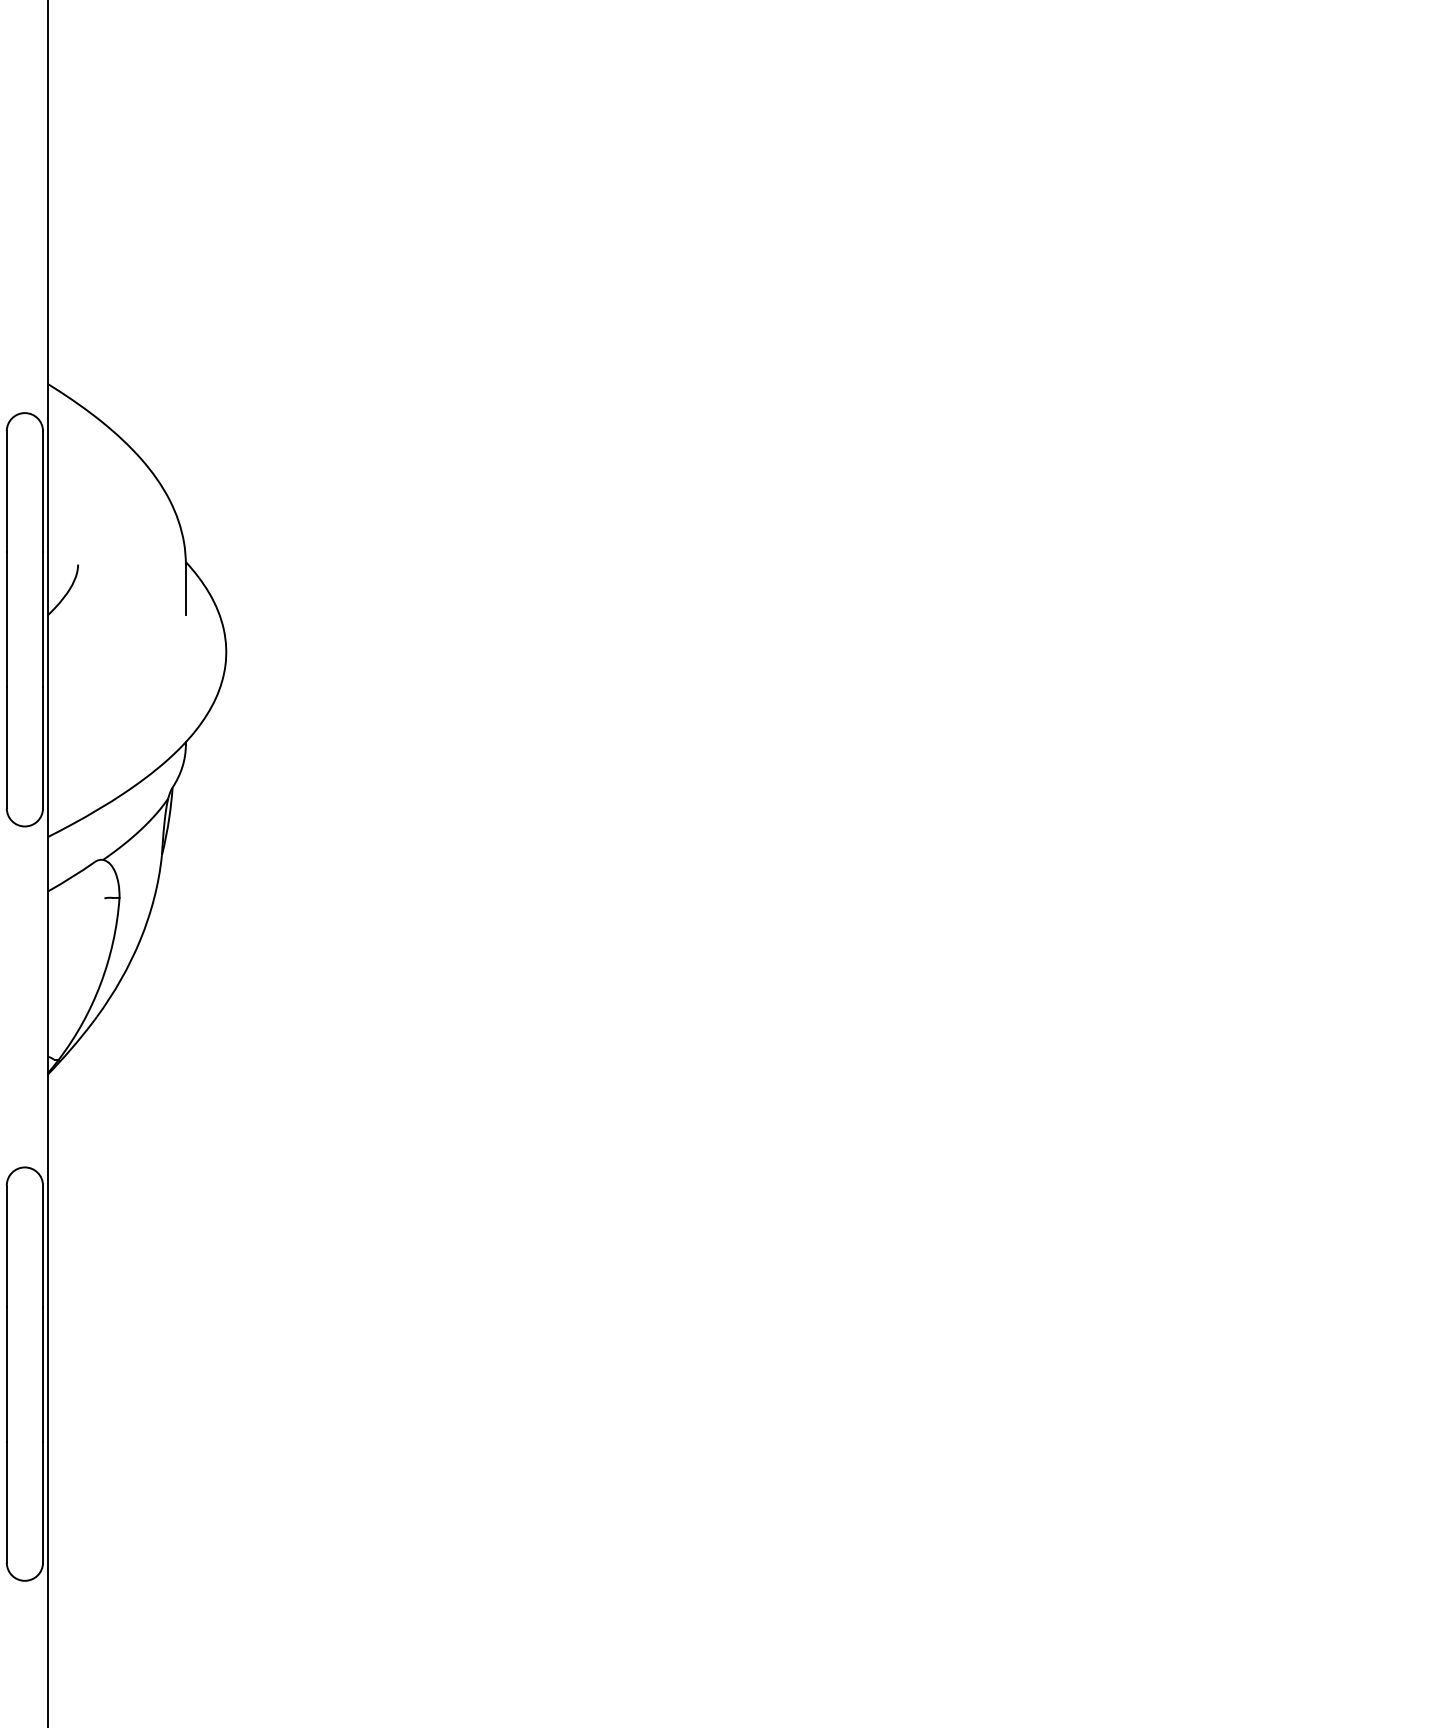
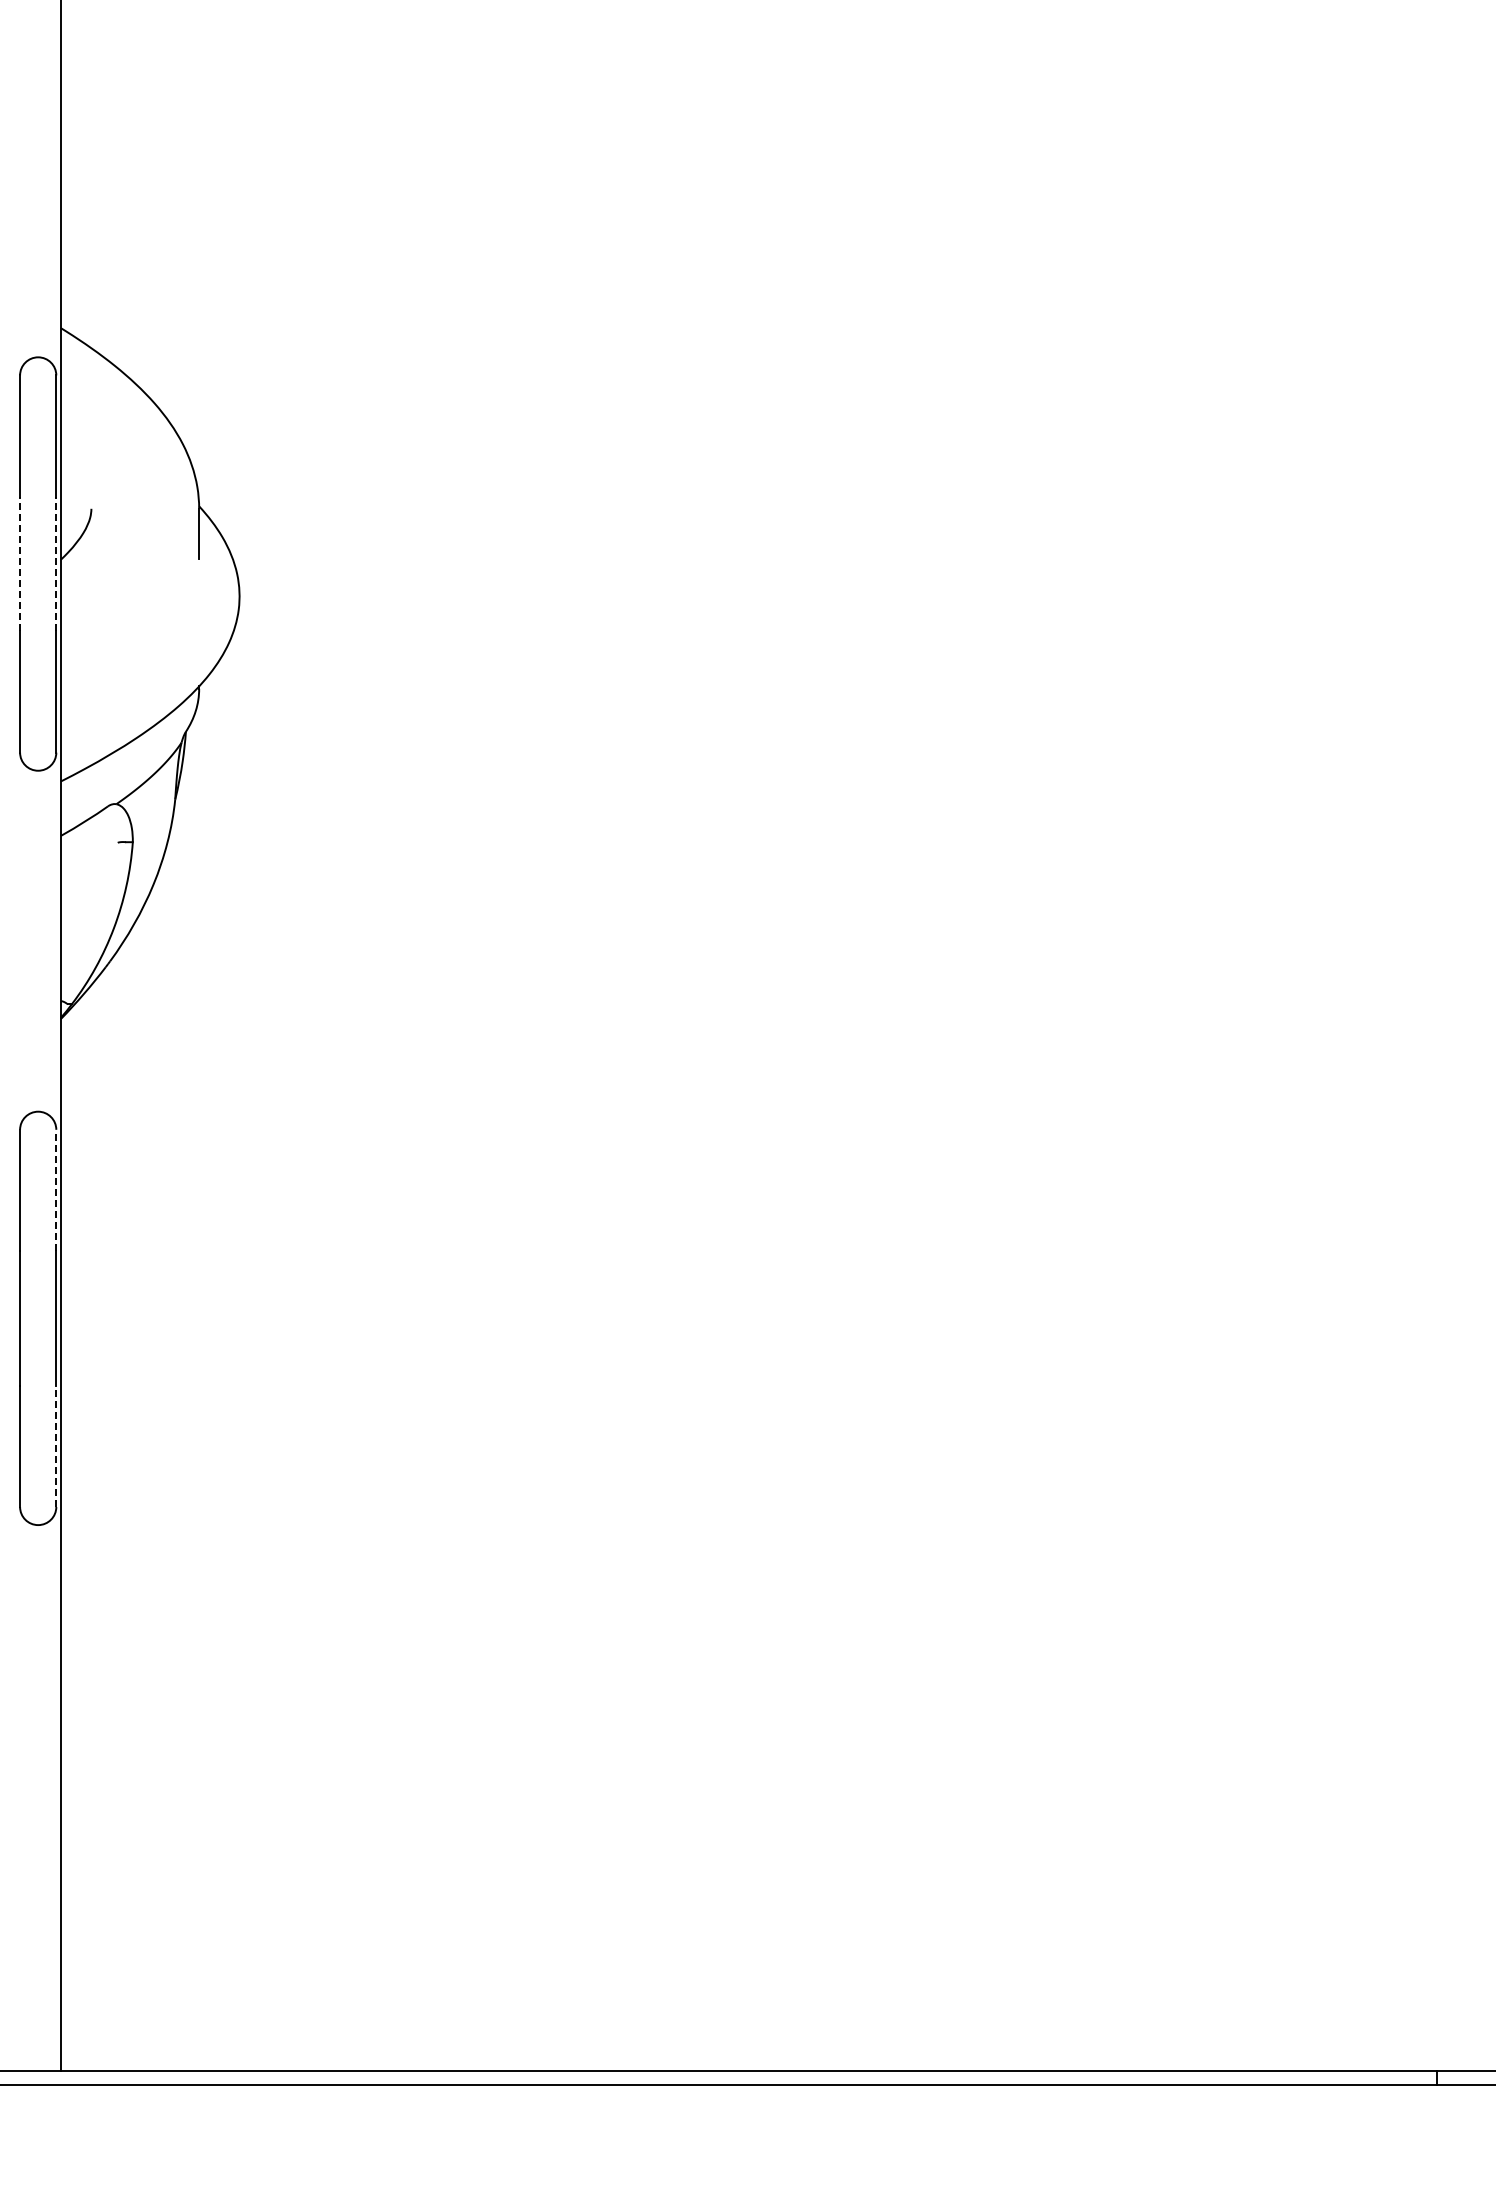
line: (7, 619) -> (20, 563), solid -> dashed
line: (43, 619) -> (56, 563), solid -> dashed
line: (43, 1246) -> (56, 1190), solid -> dashed
line: (43, 1502) -> (56, 1446), solid -> dashed

